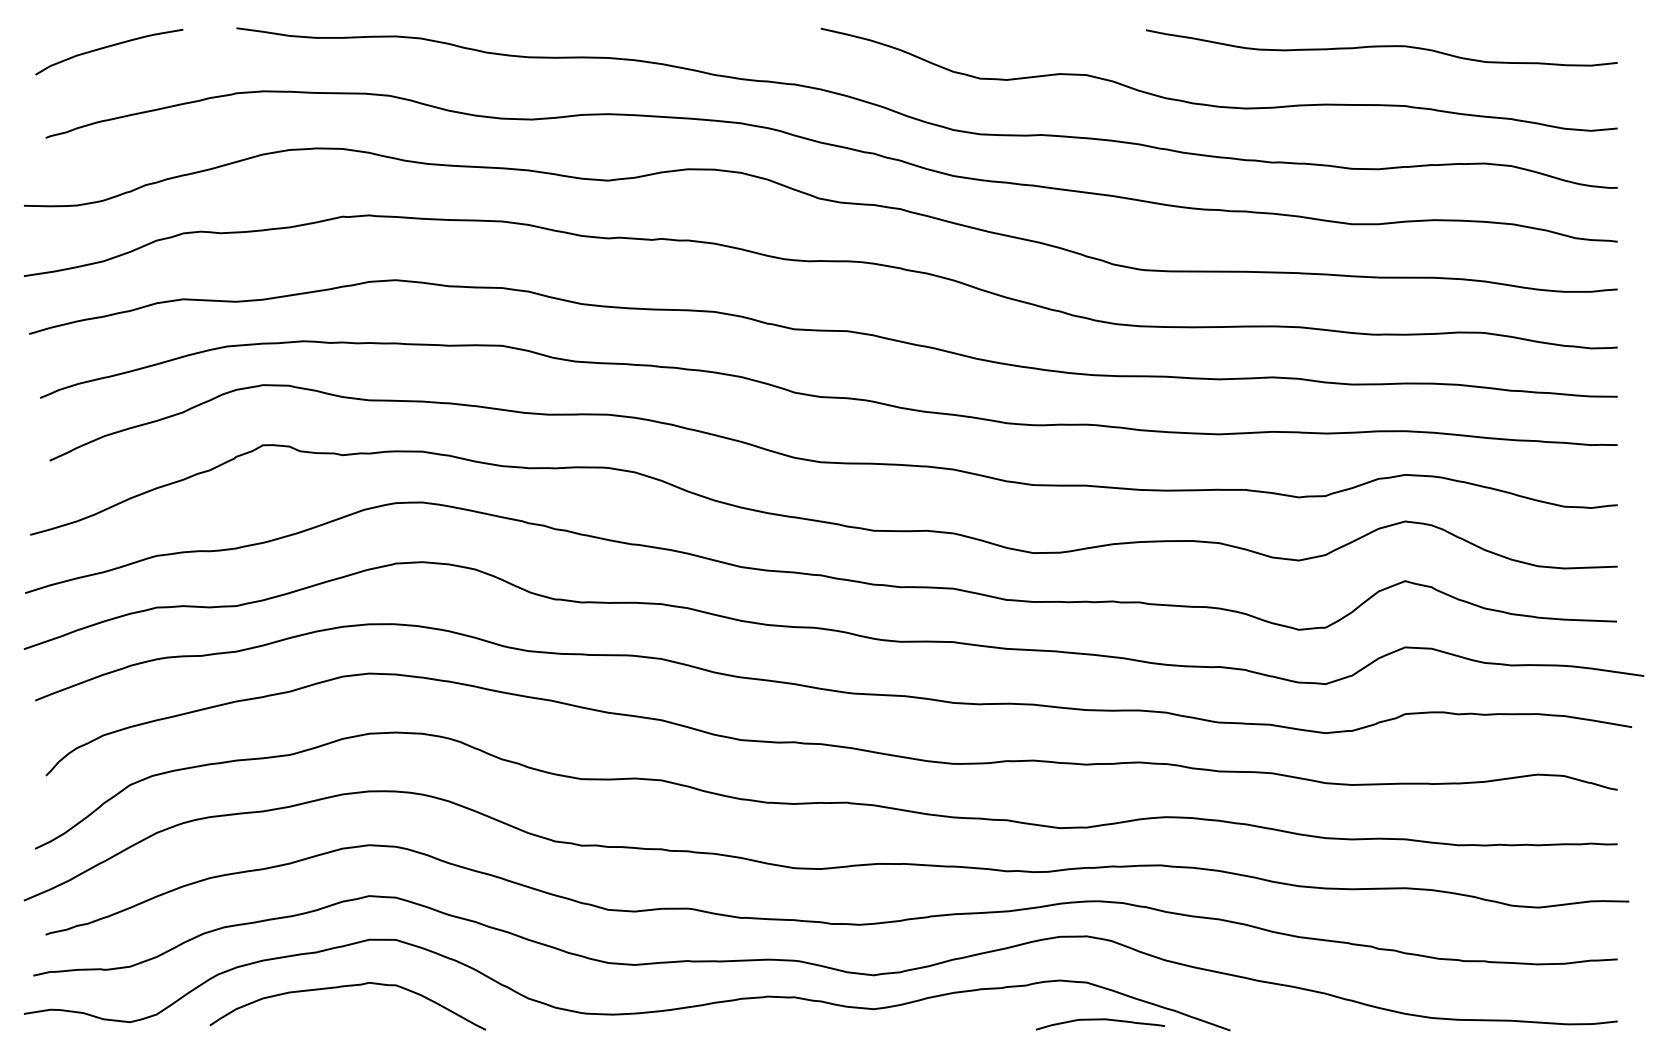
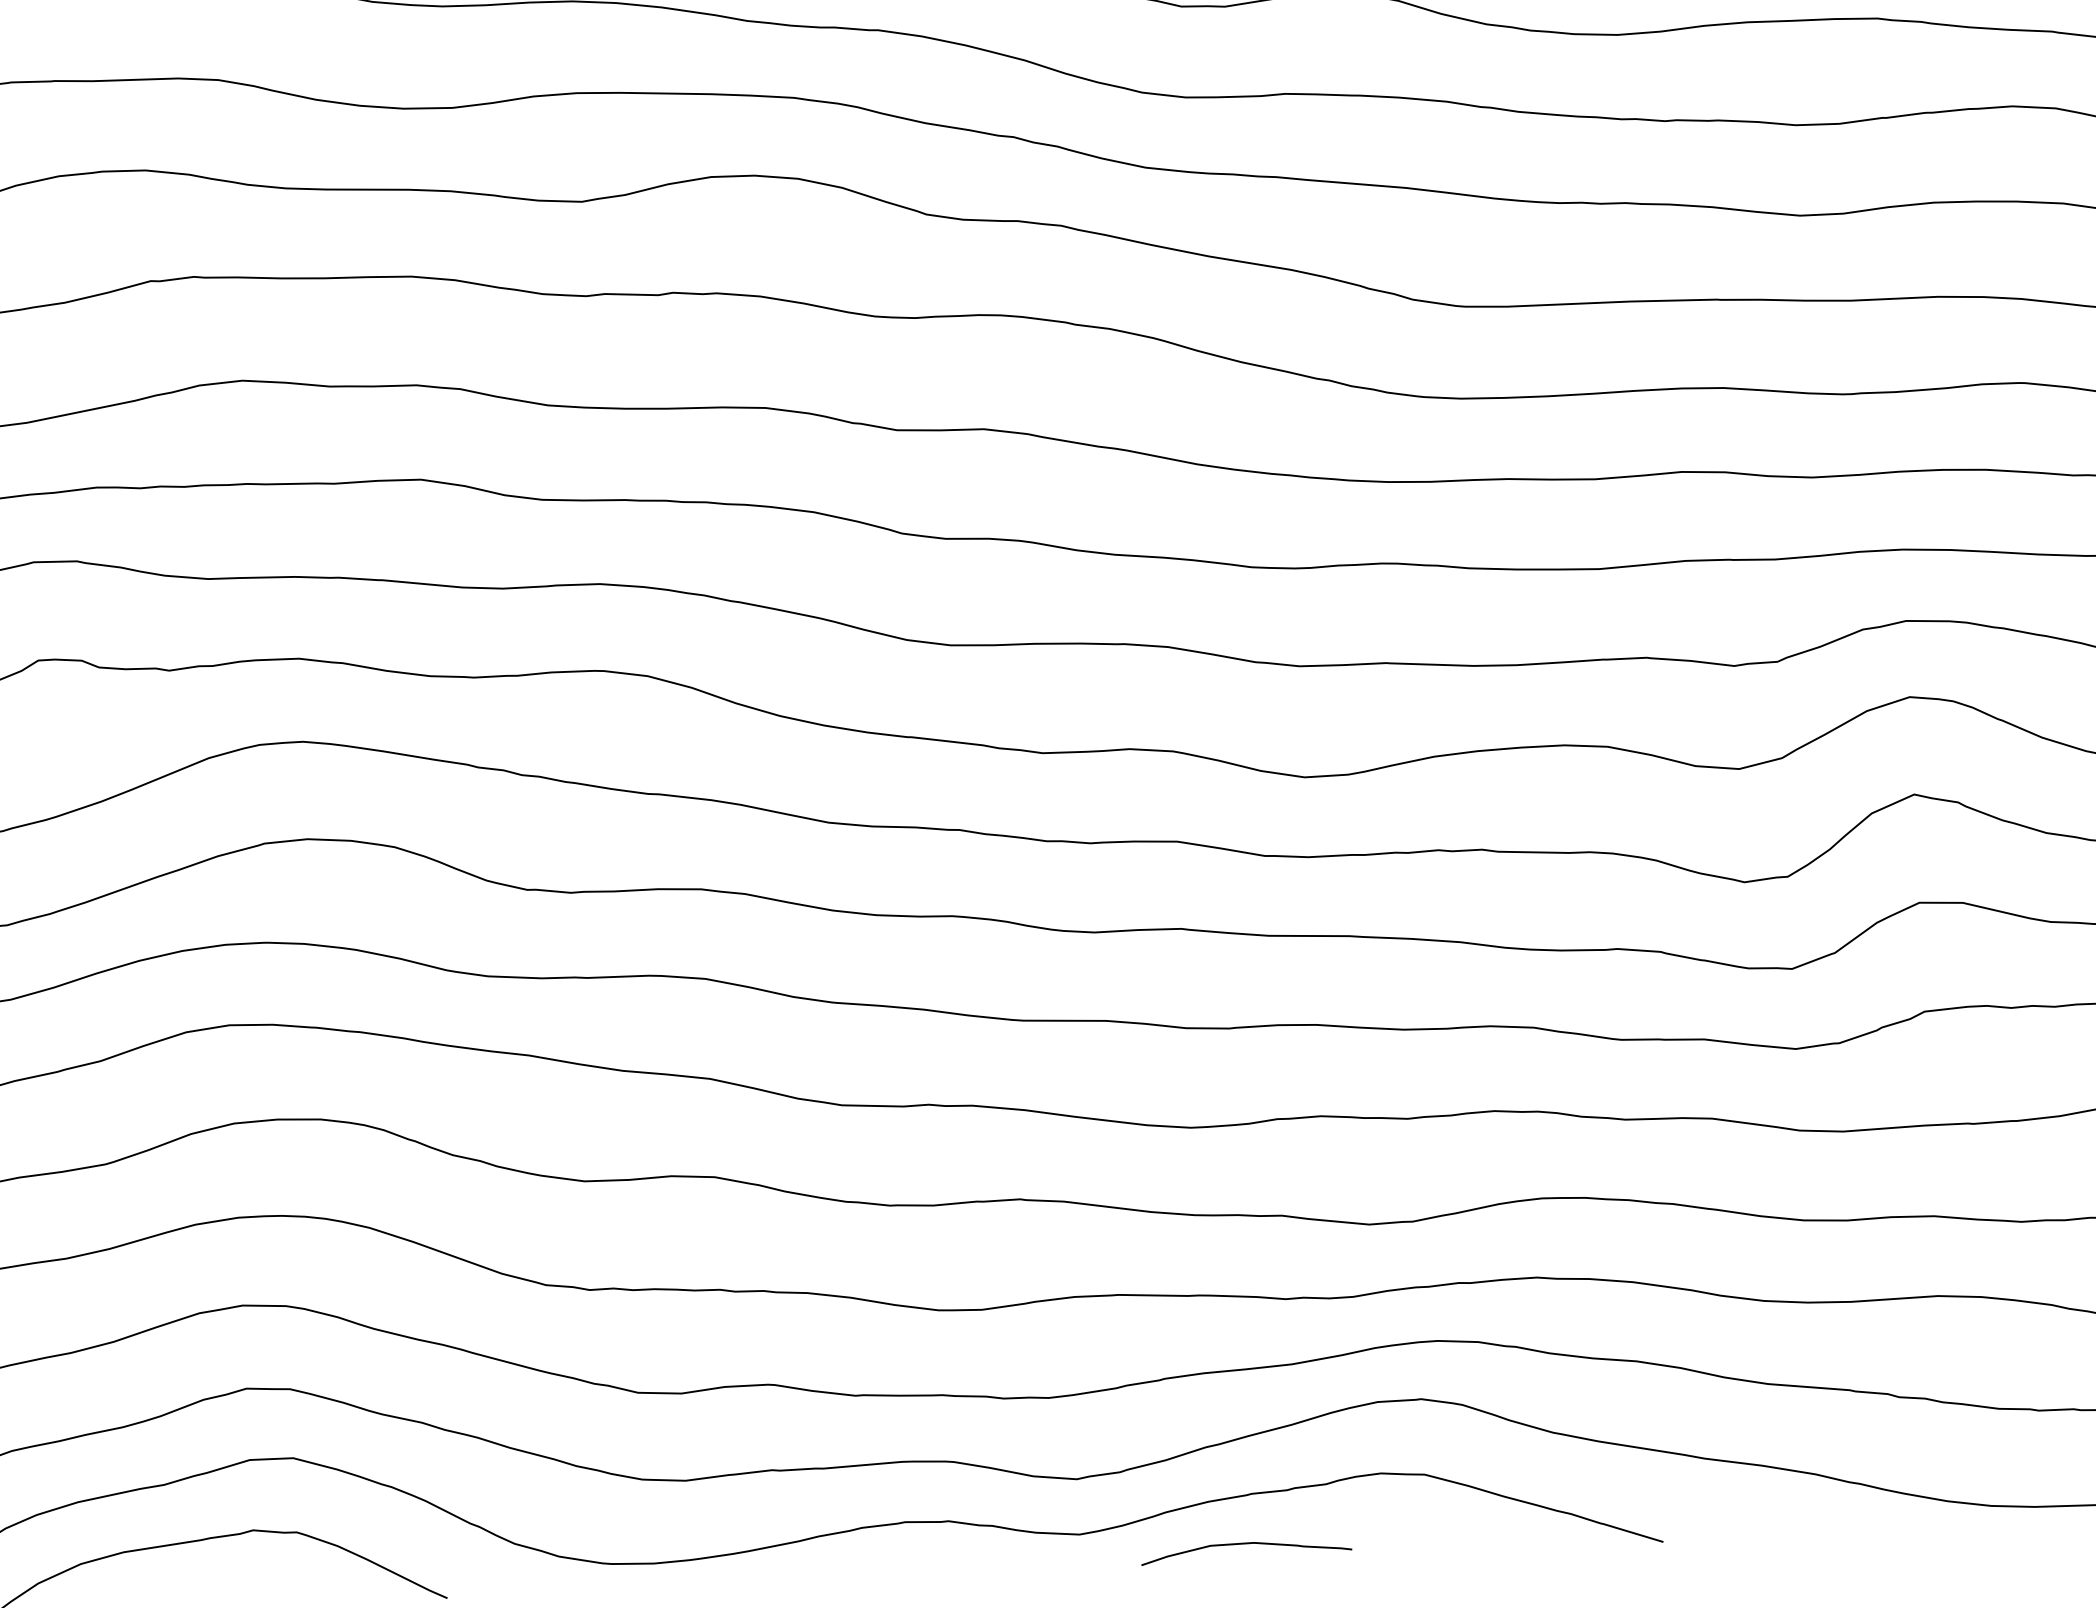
curve: (1100, 1020) -> (1246, 1545), moved

